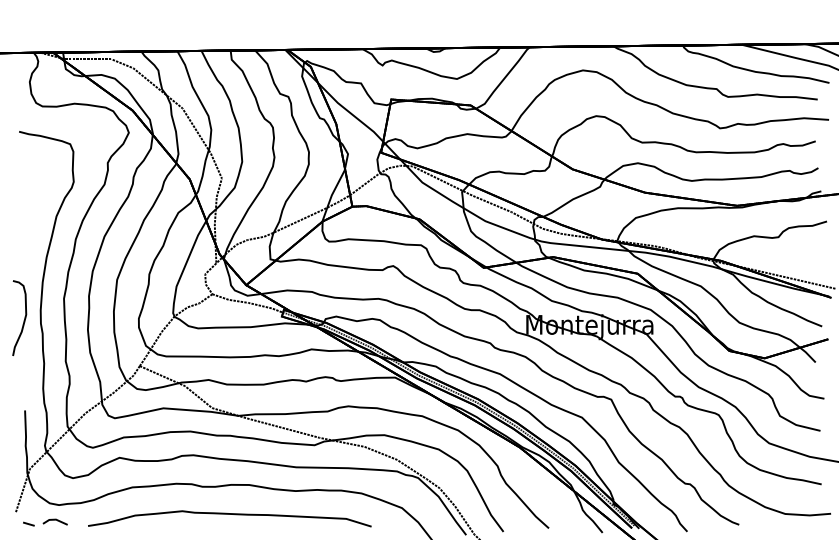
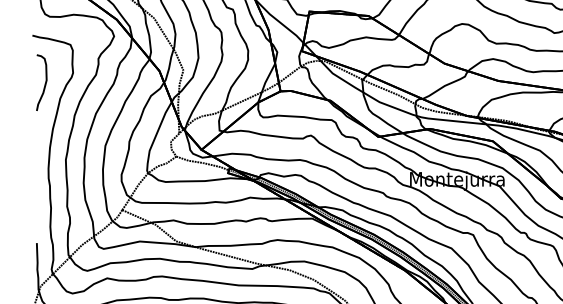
curve: (24, 317) -> (45, 82), moved

